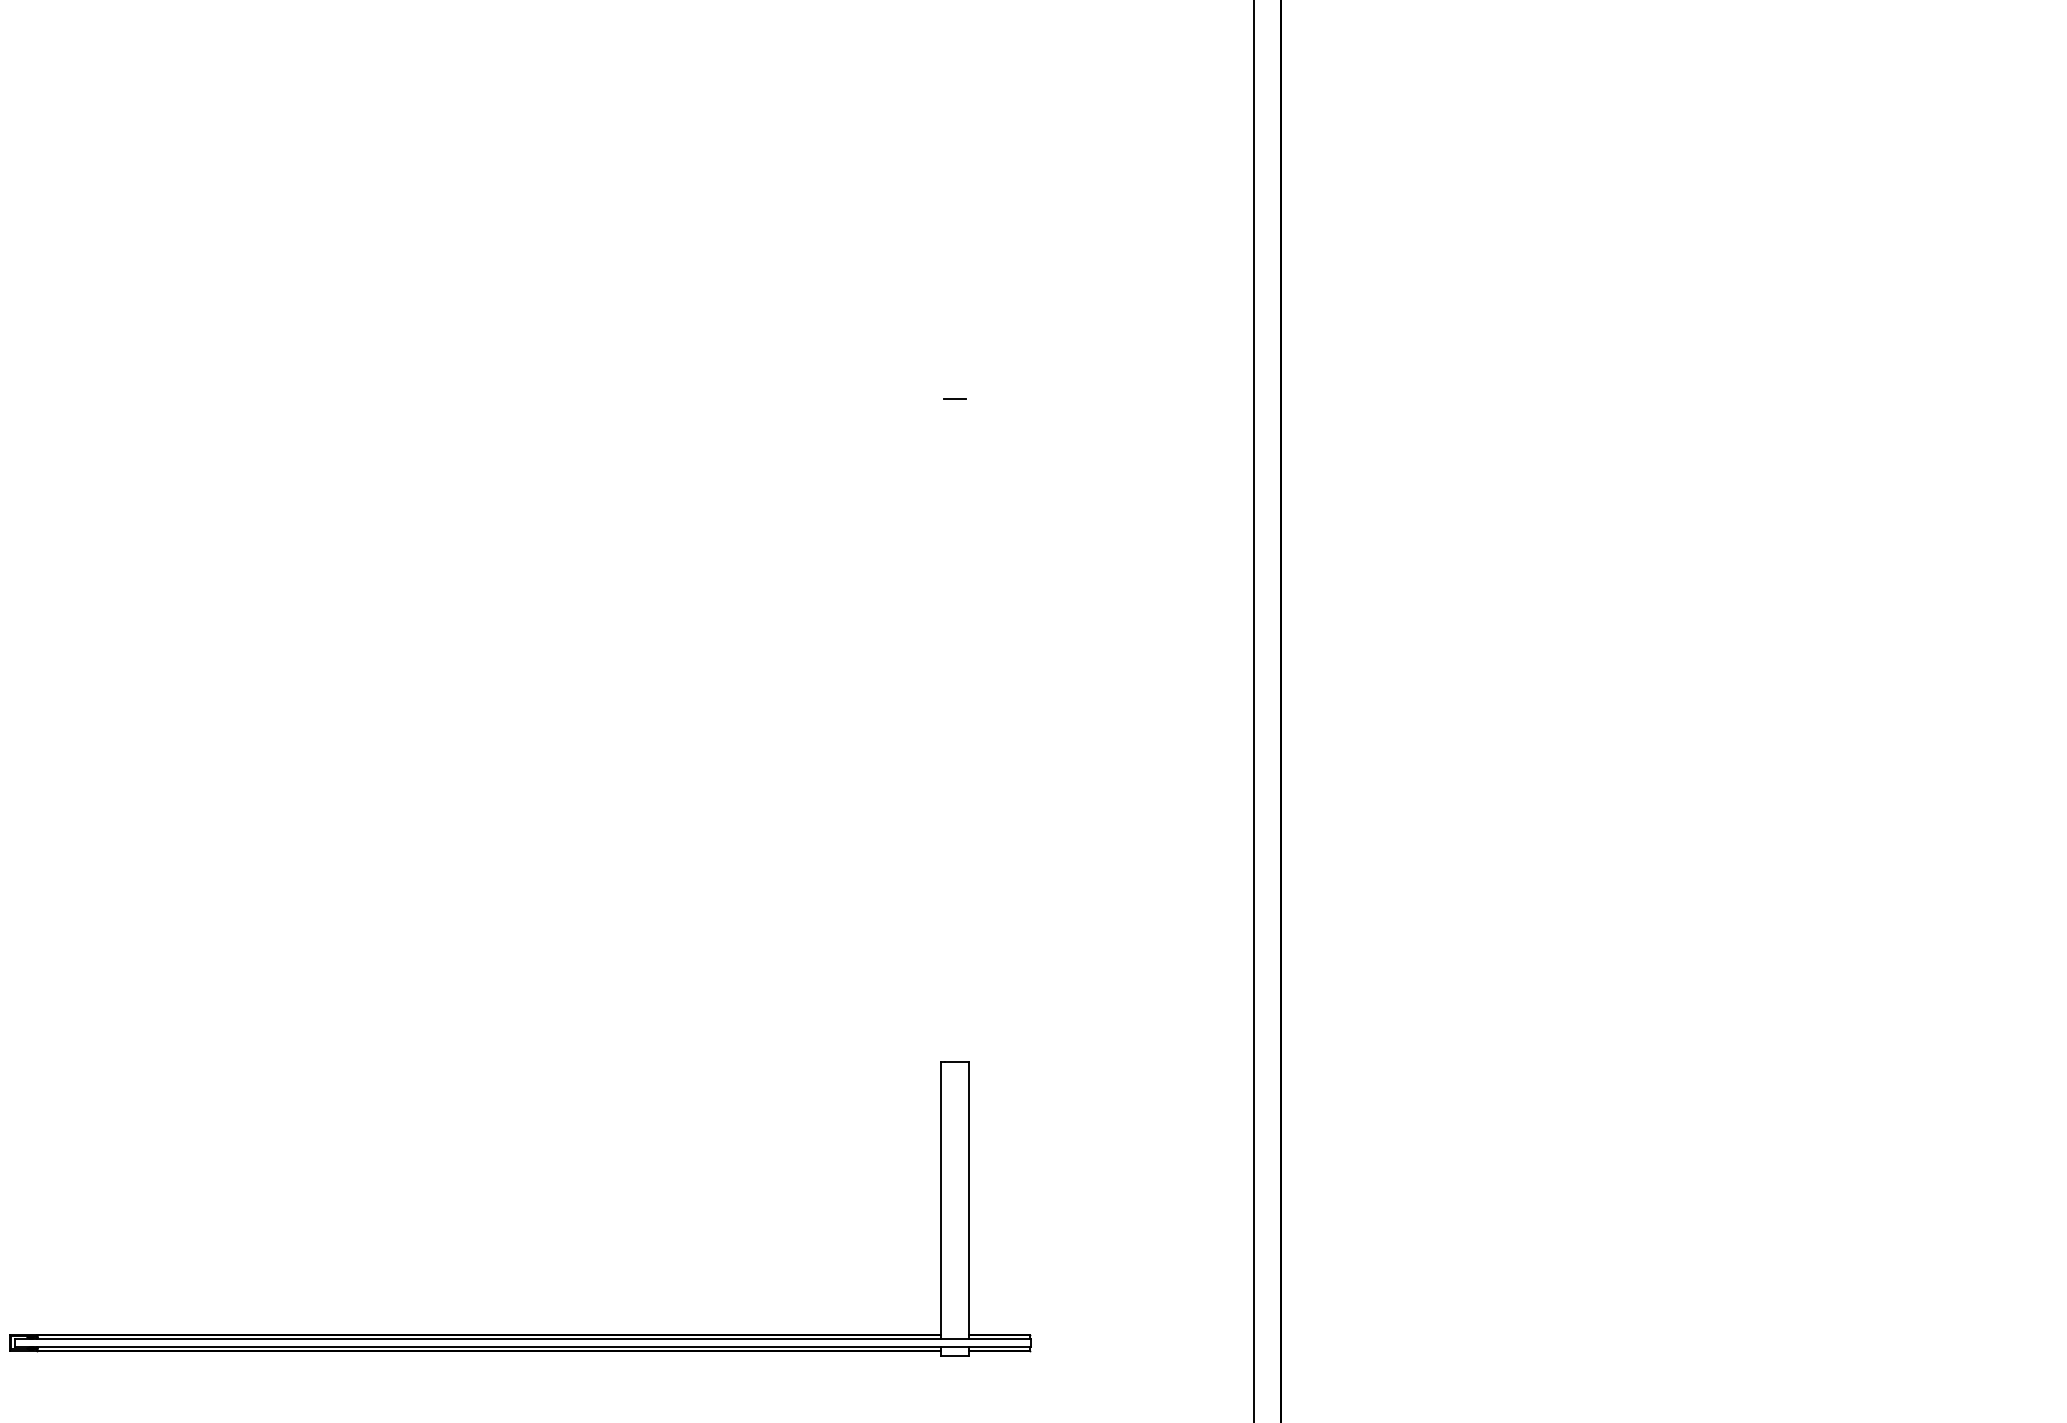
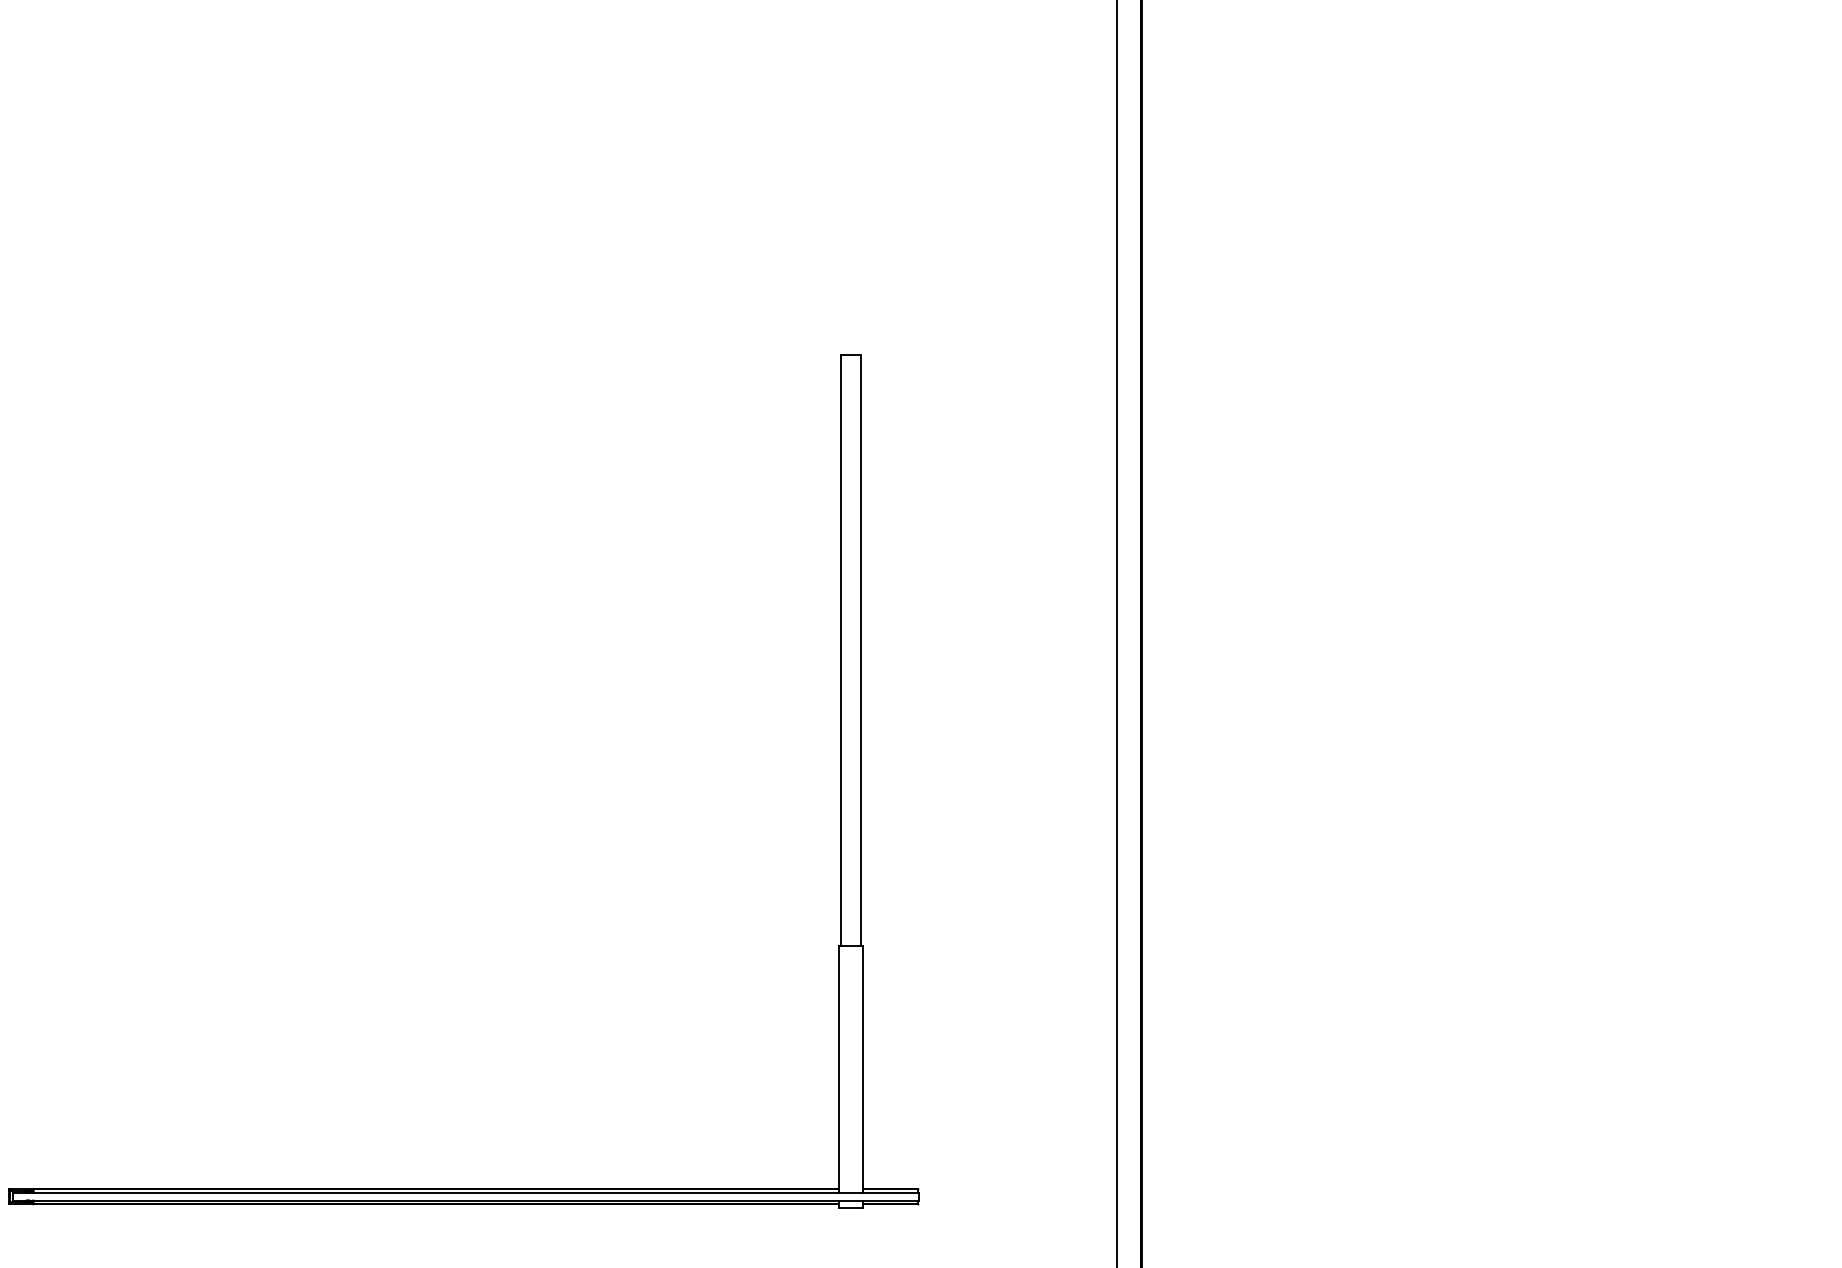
line: (944, 729) -> (841, 650), added
line: (965, 729) -> (860, 650), added

